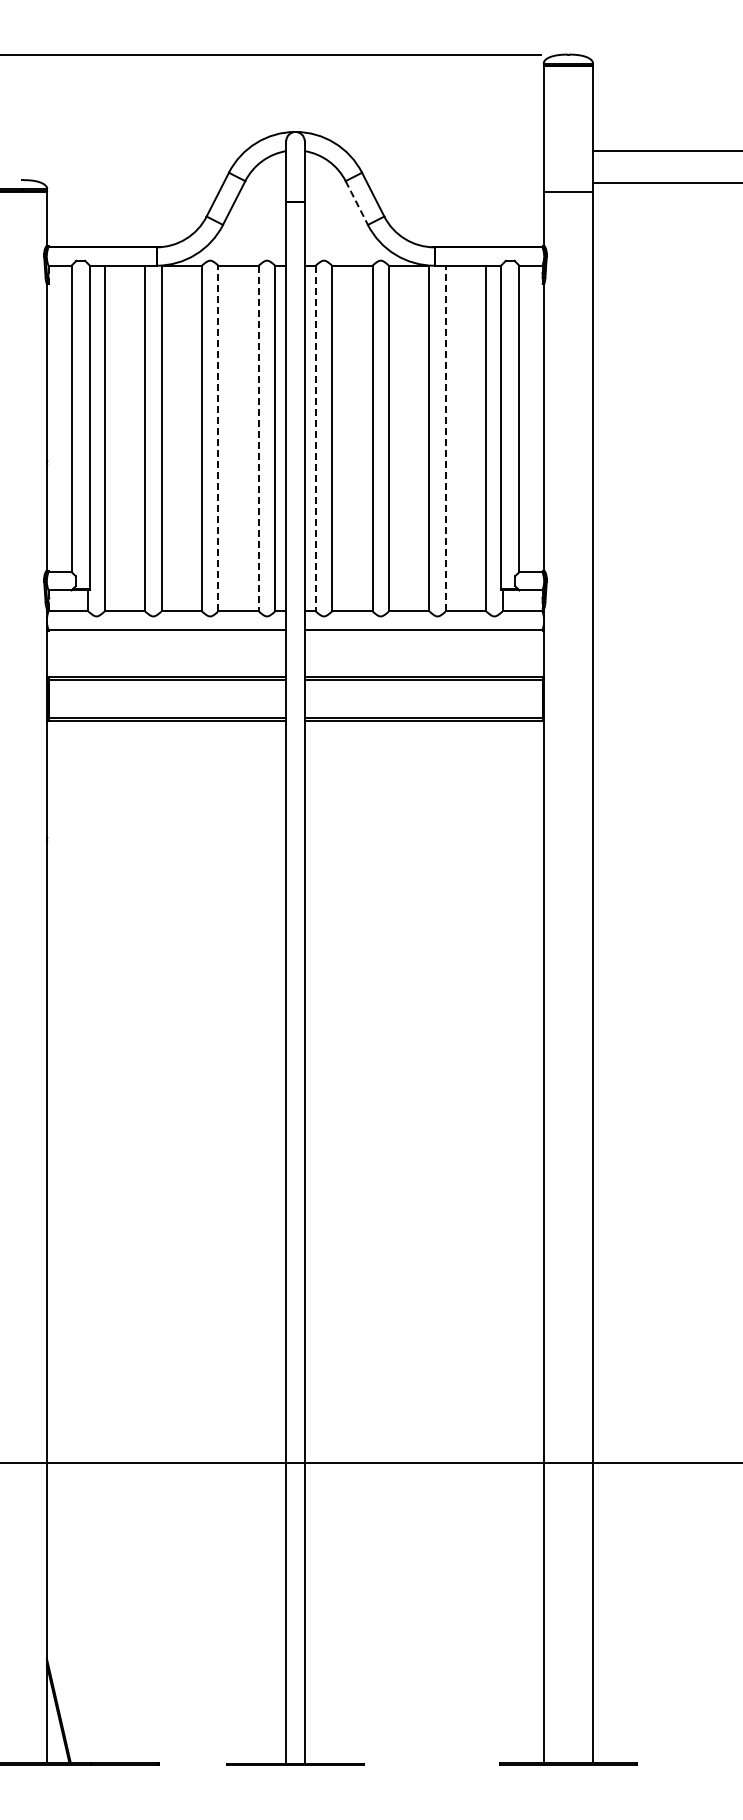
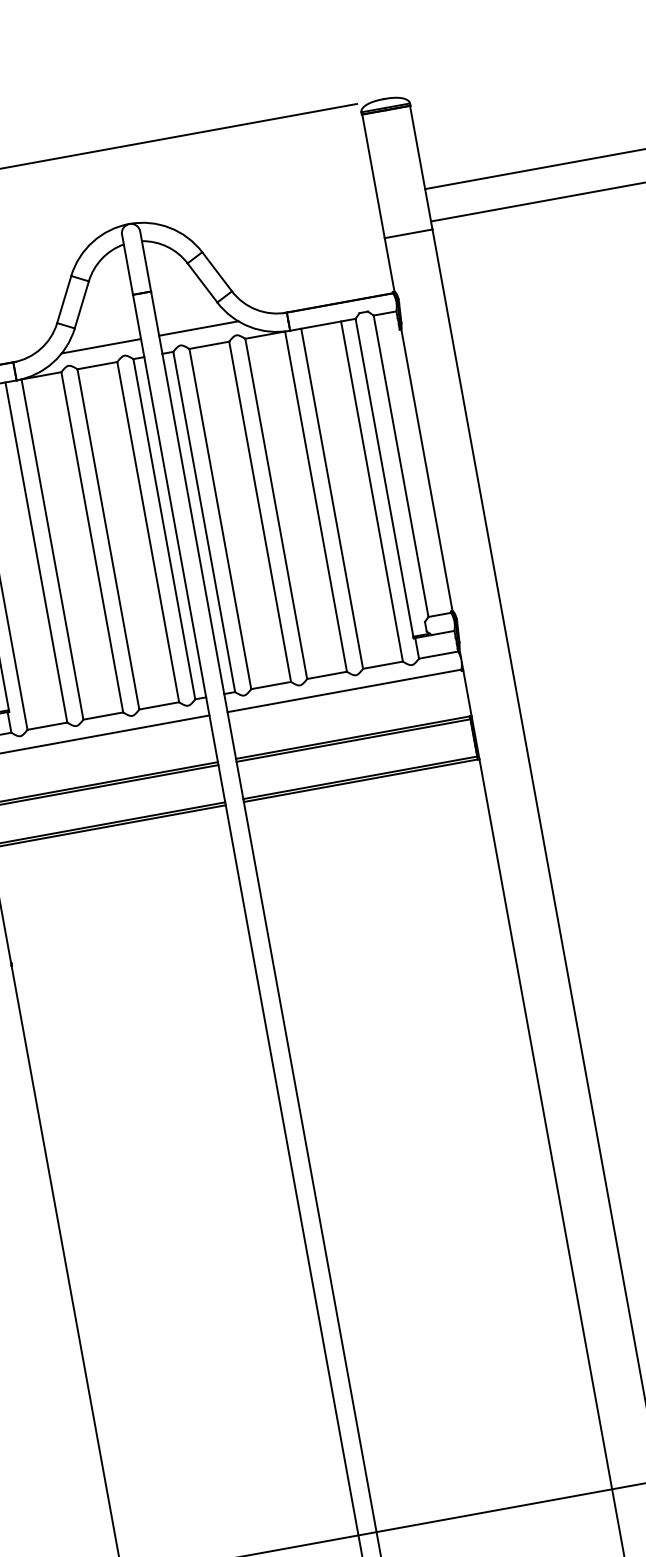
line: (356, 203) -> (202, 283), dashed -> solid
line: (245, 247) -> (100, 346), added
line: (344, 247) -> (198, 328), added
line: (218, 438) -> (108, 539), dashed -> solid
line: (258, 438) -> (147, 532), dashed -> solid
line: (315, 438) -> (203, 522), dashed -> solid
line: (445, 438) -> (331, 498), dashed -> solid

